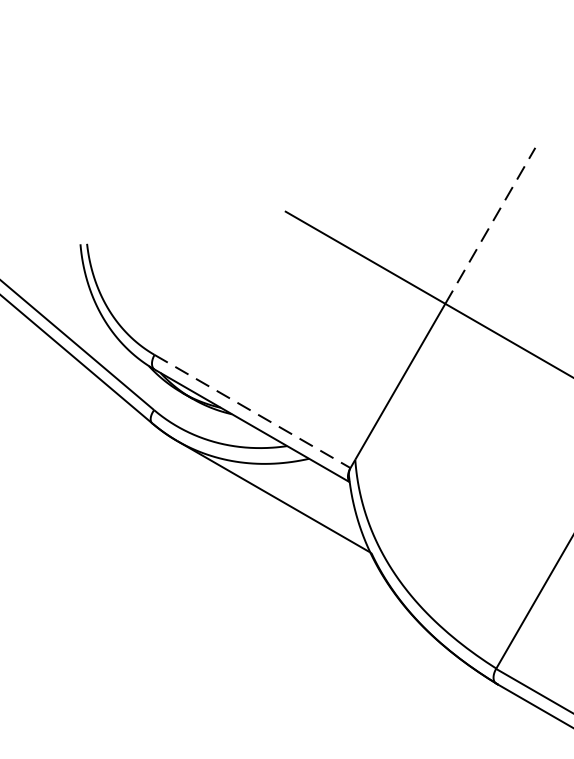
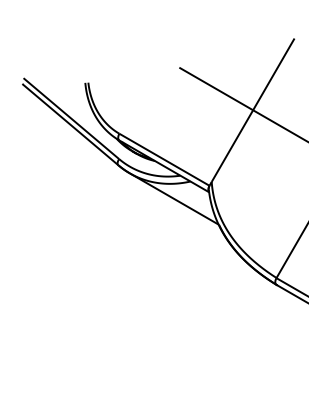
line: (491, 223) -> (274, 73), dashed -> solid
line: (252, 413) -> (164, 160), dashed -> solid

